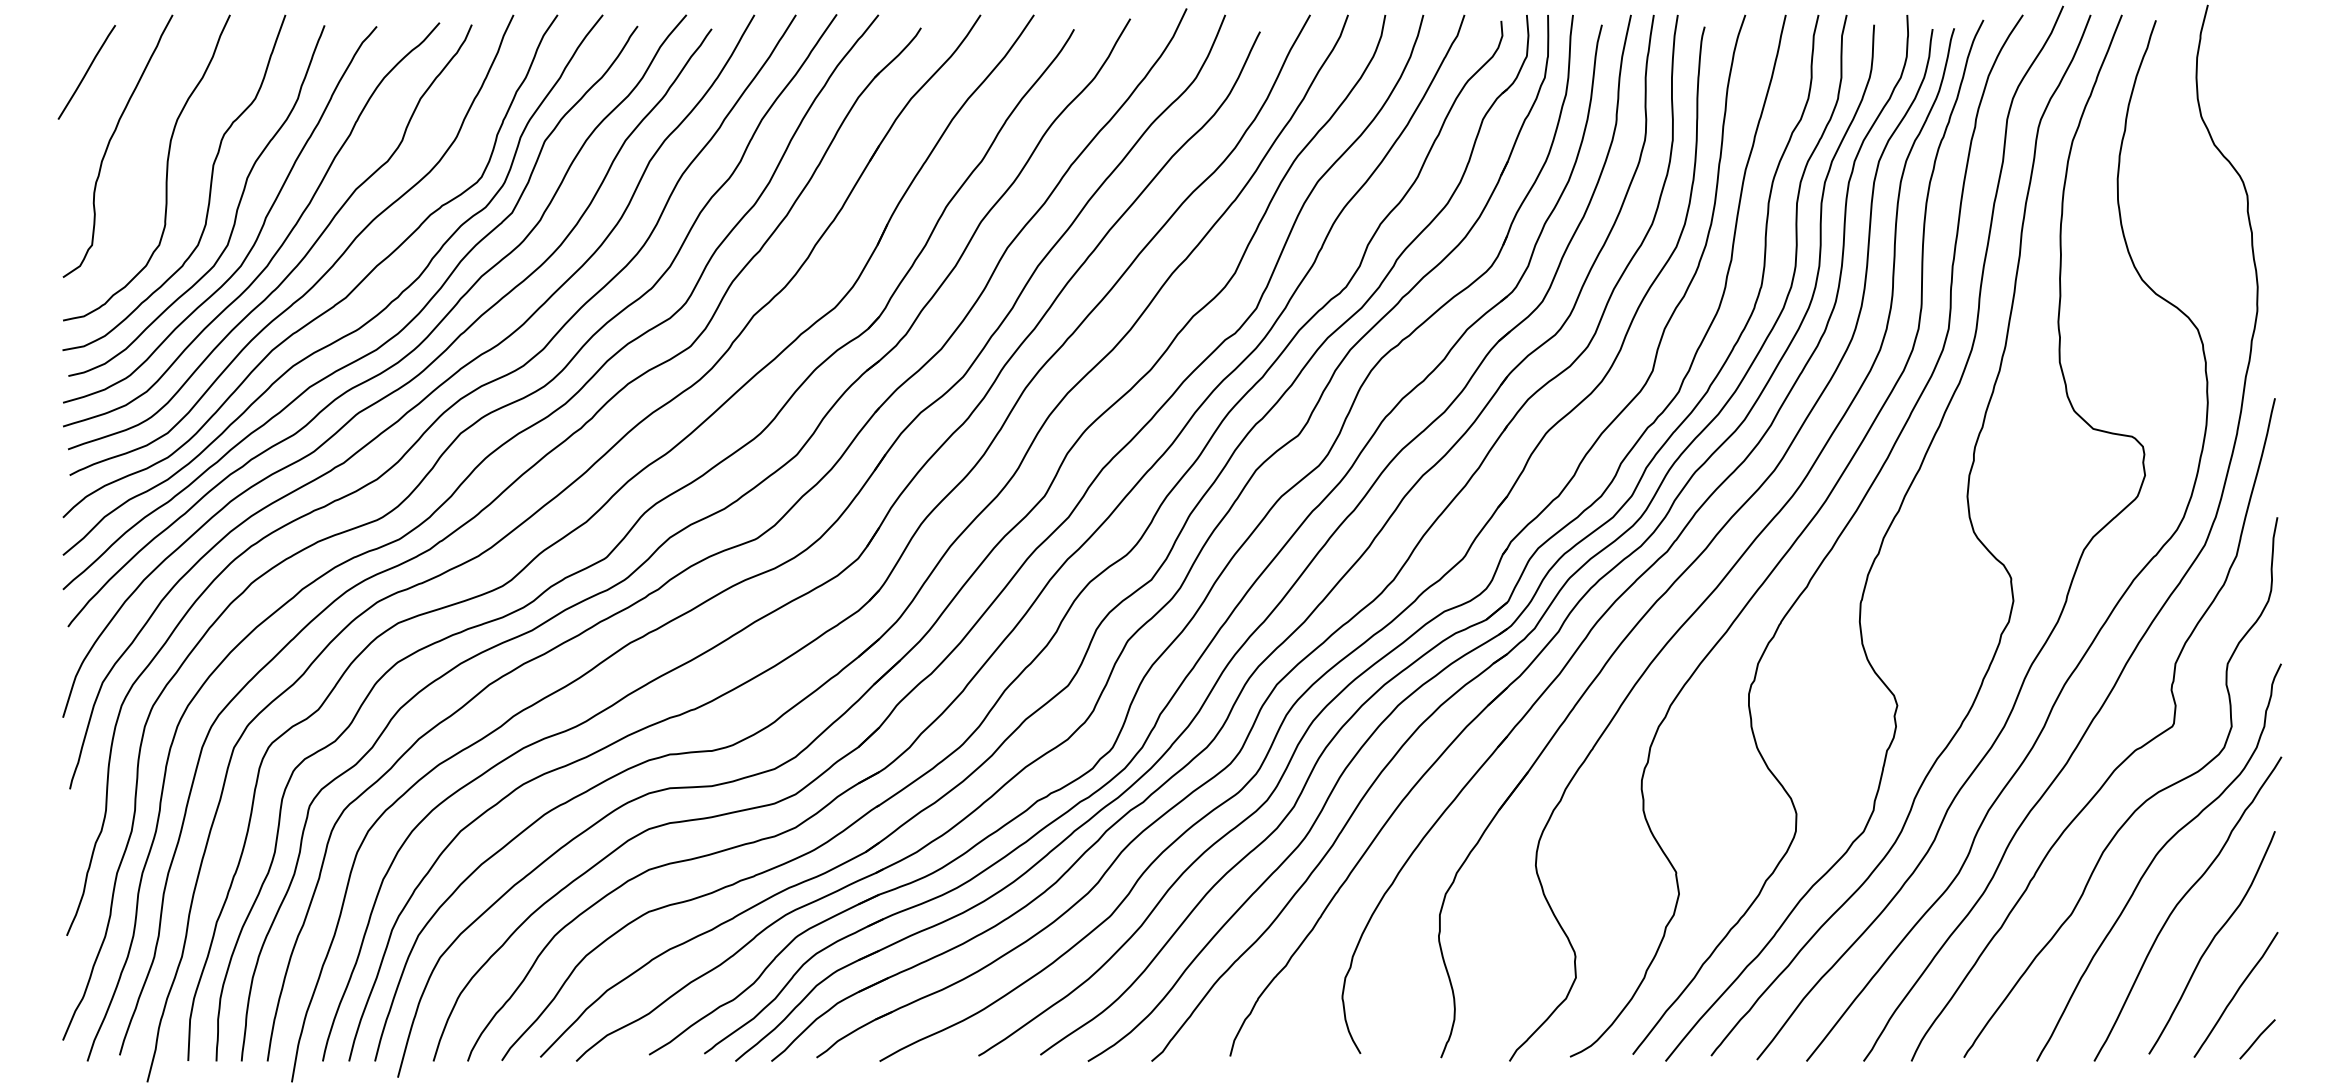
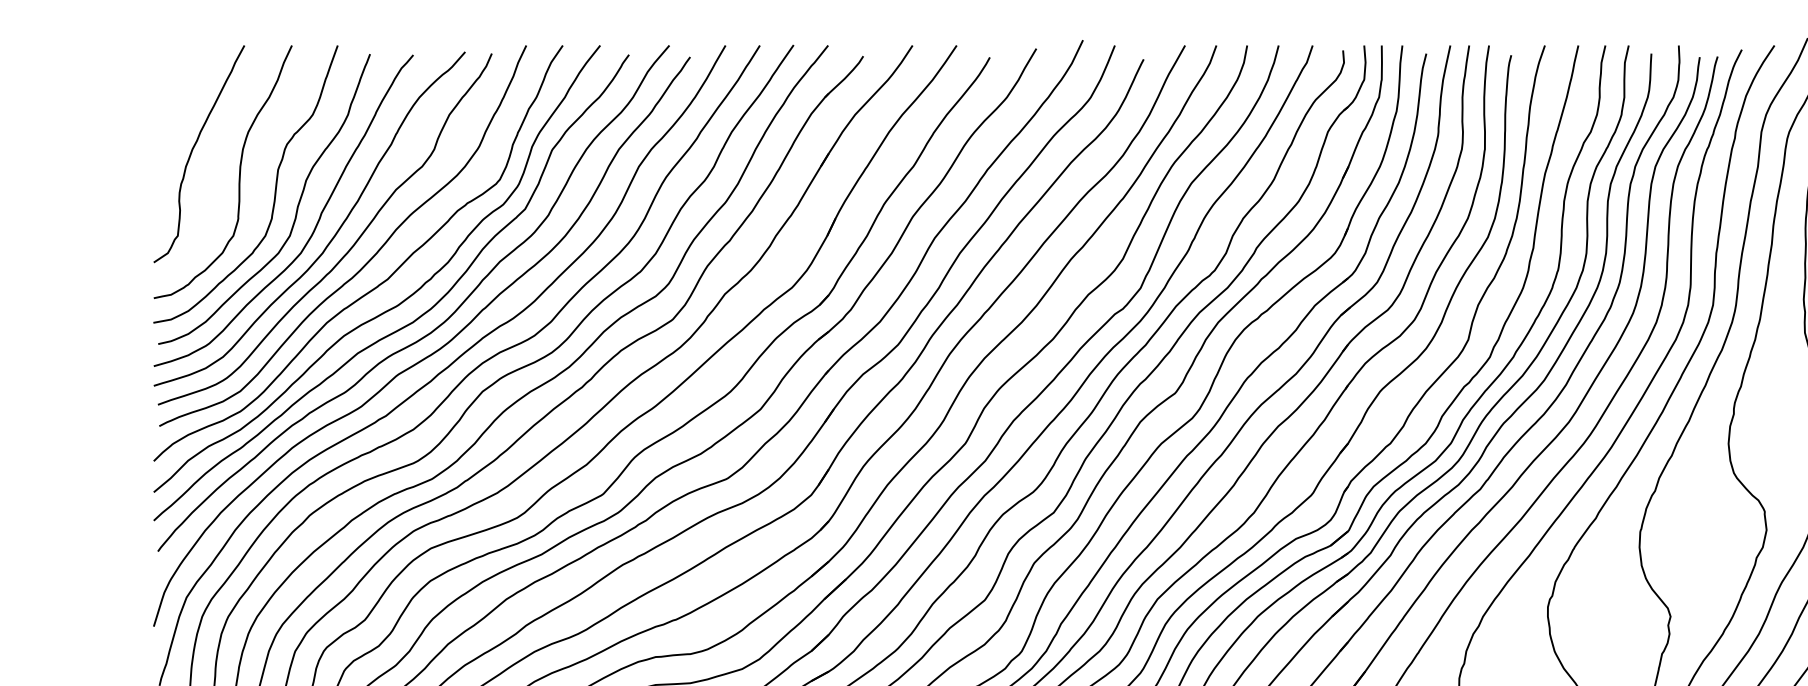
line: (86, 72) -> (173, 93), removed

